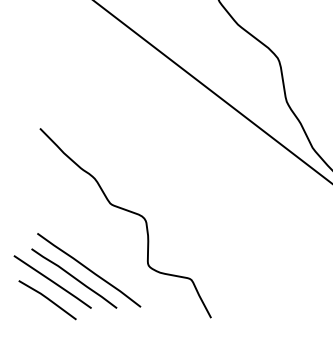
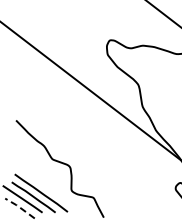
line: (46, 298) -> (19, 207), solid -> dashed

